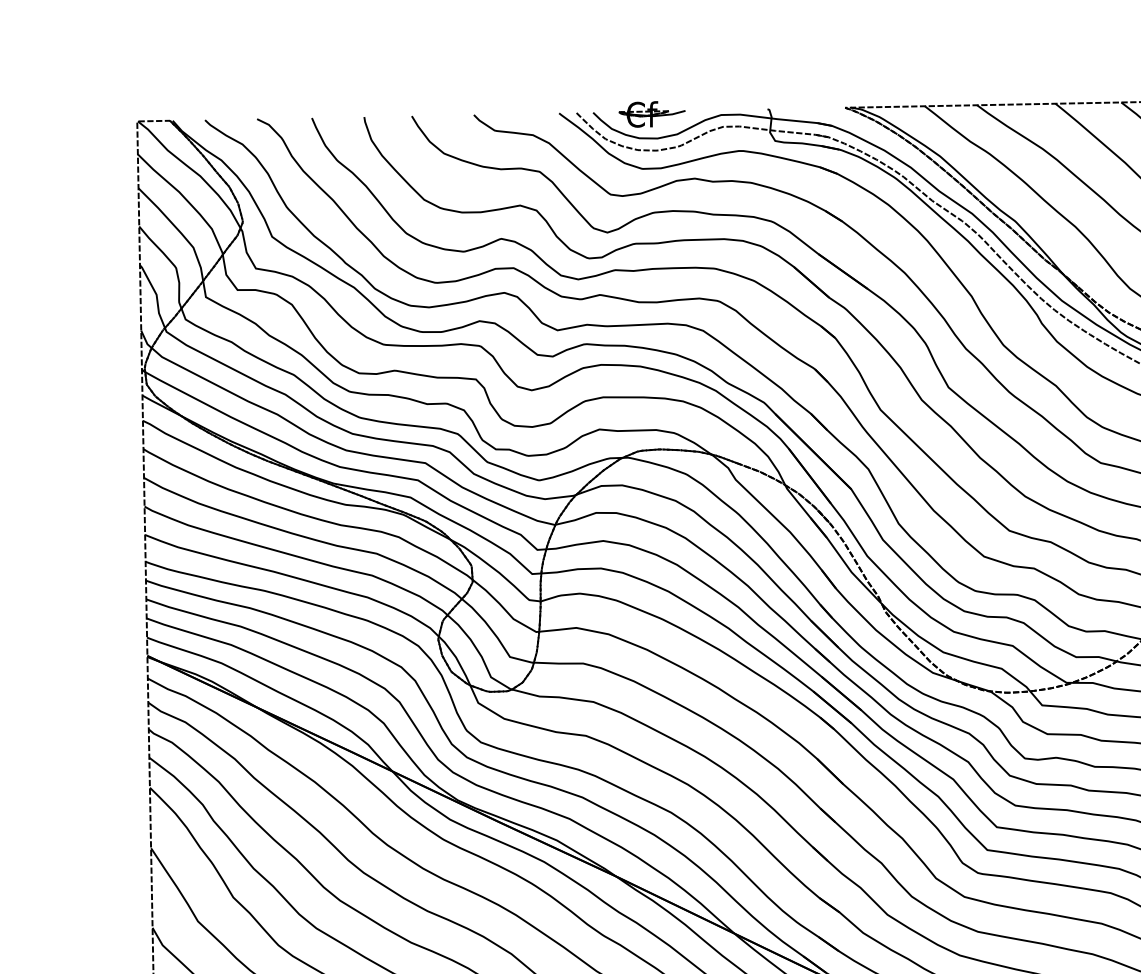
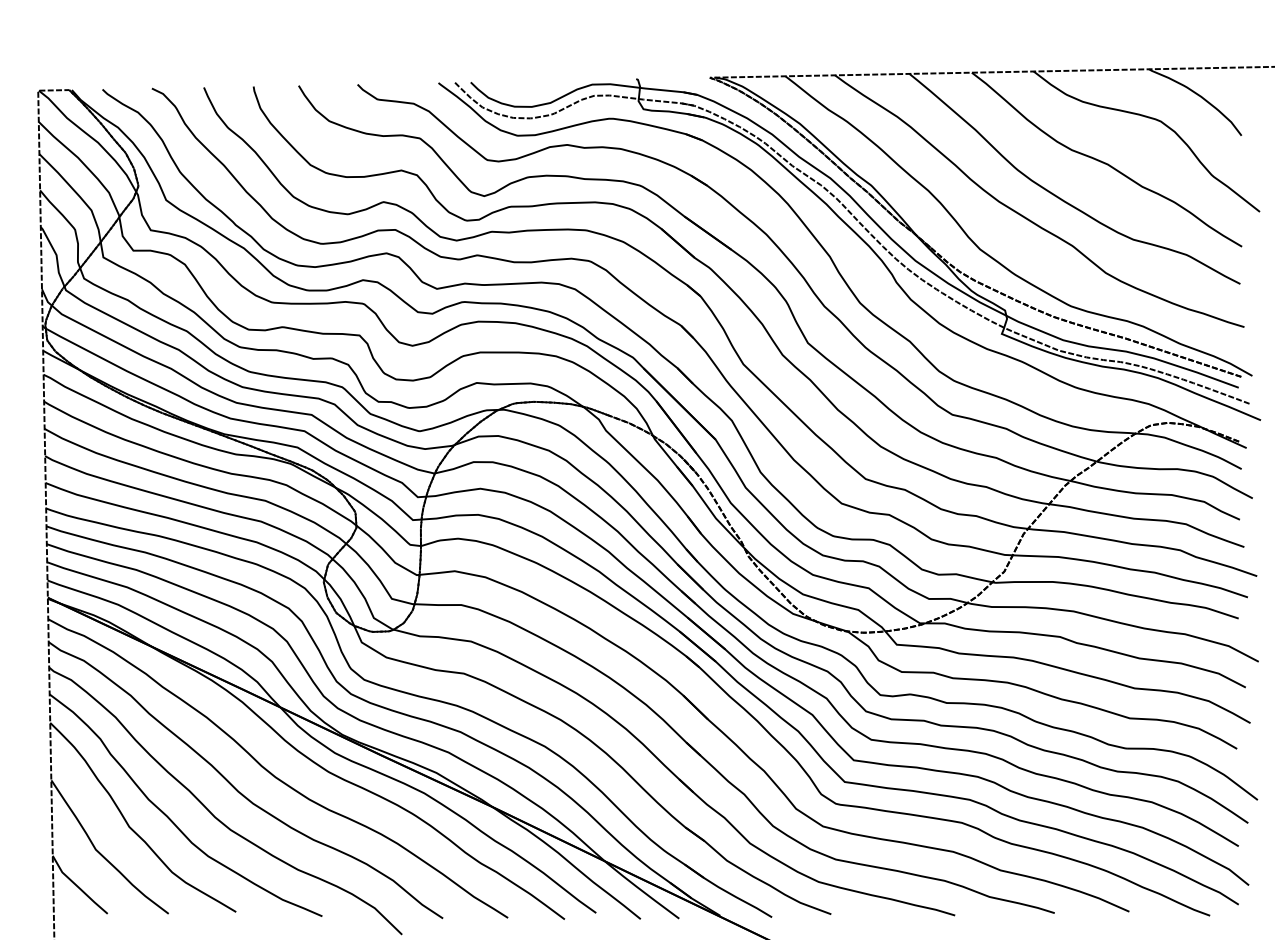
part: (651, 113) -> (526, 83), removed

